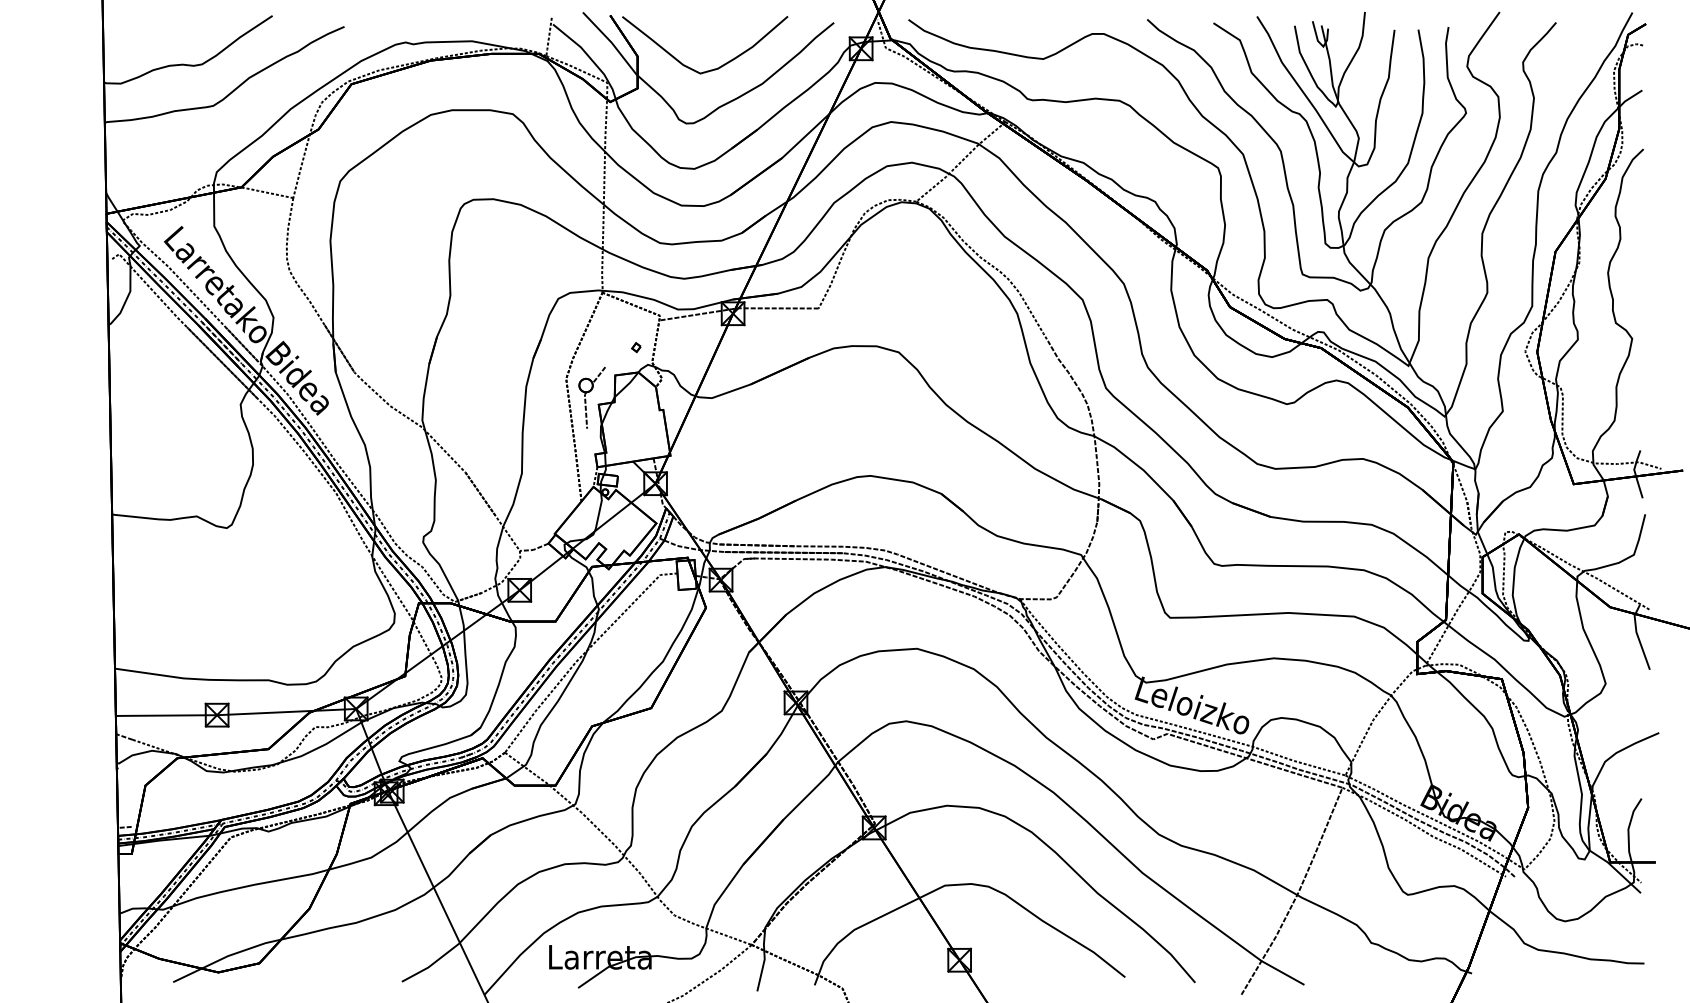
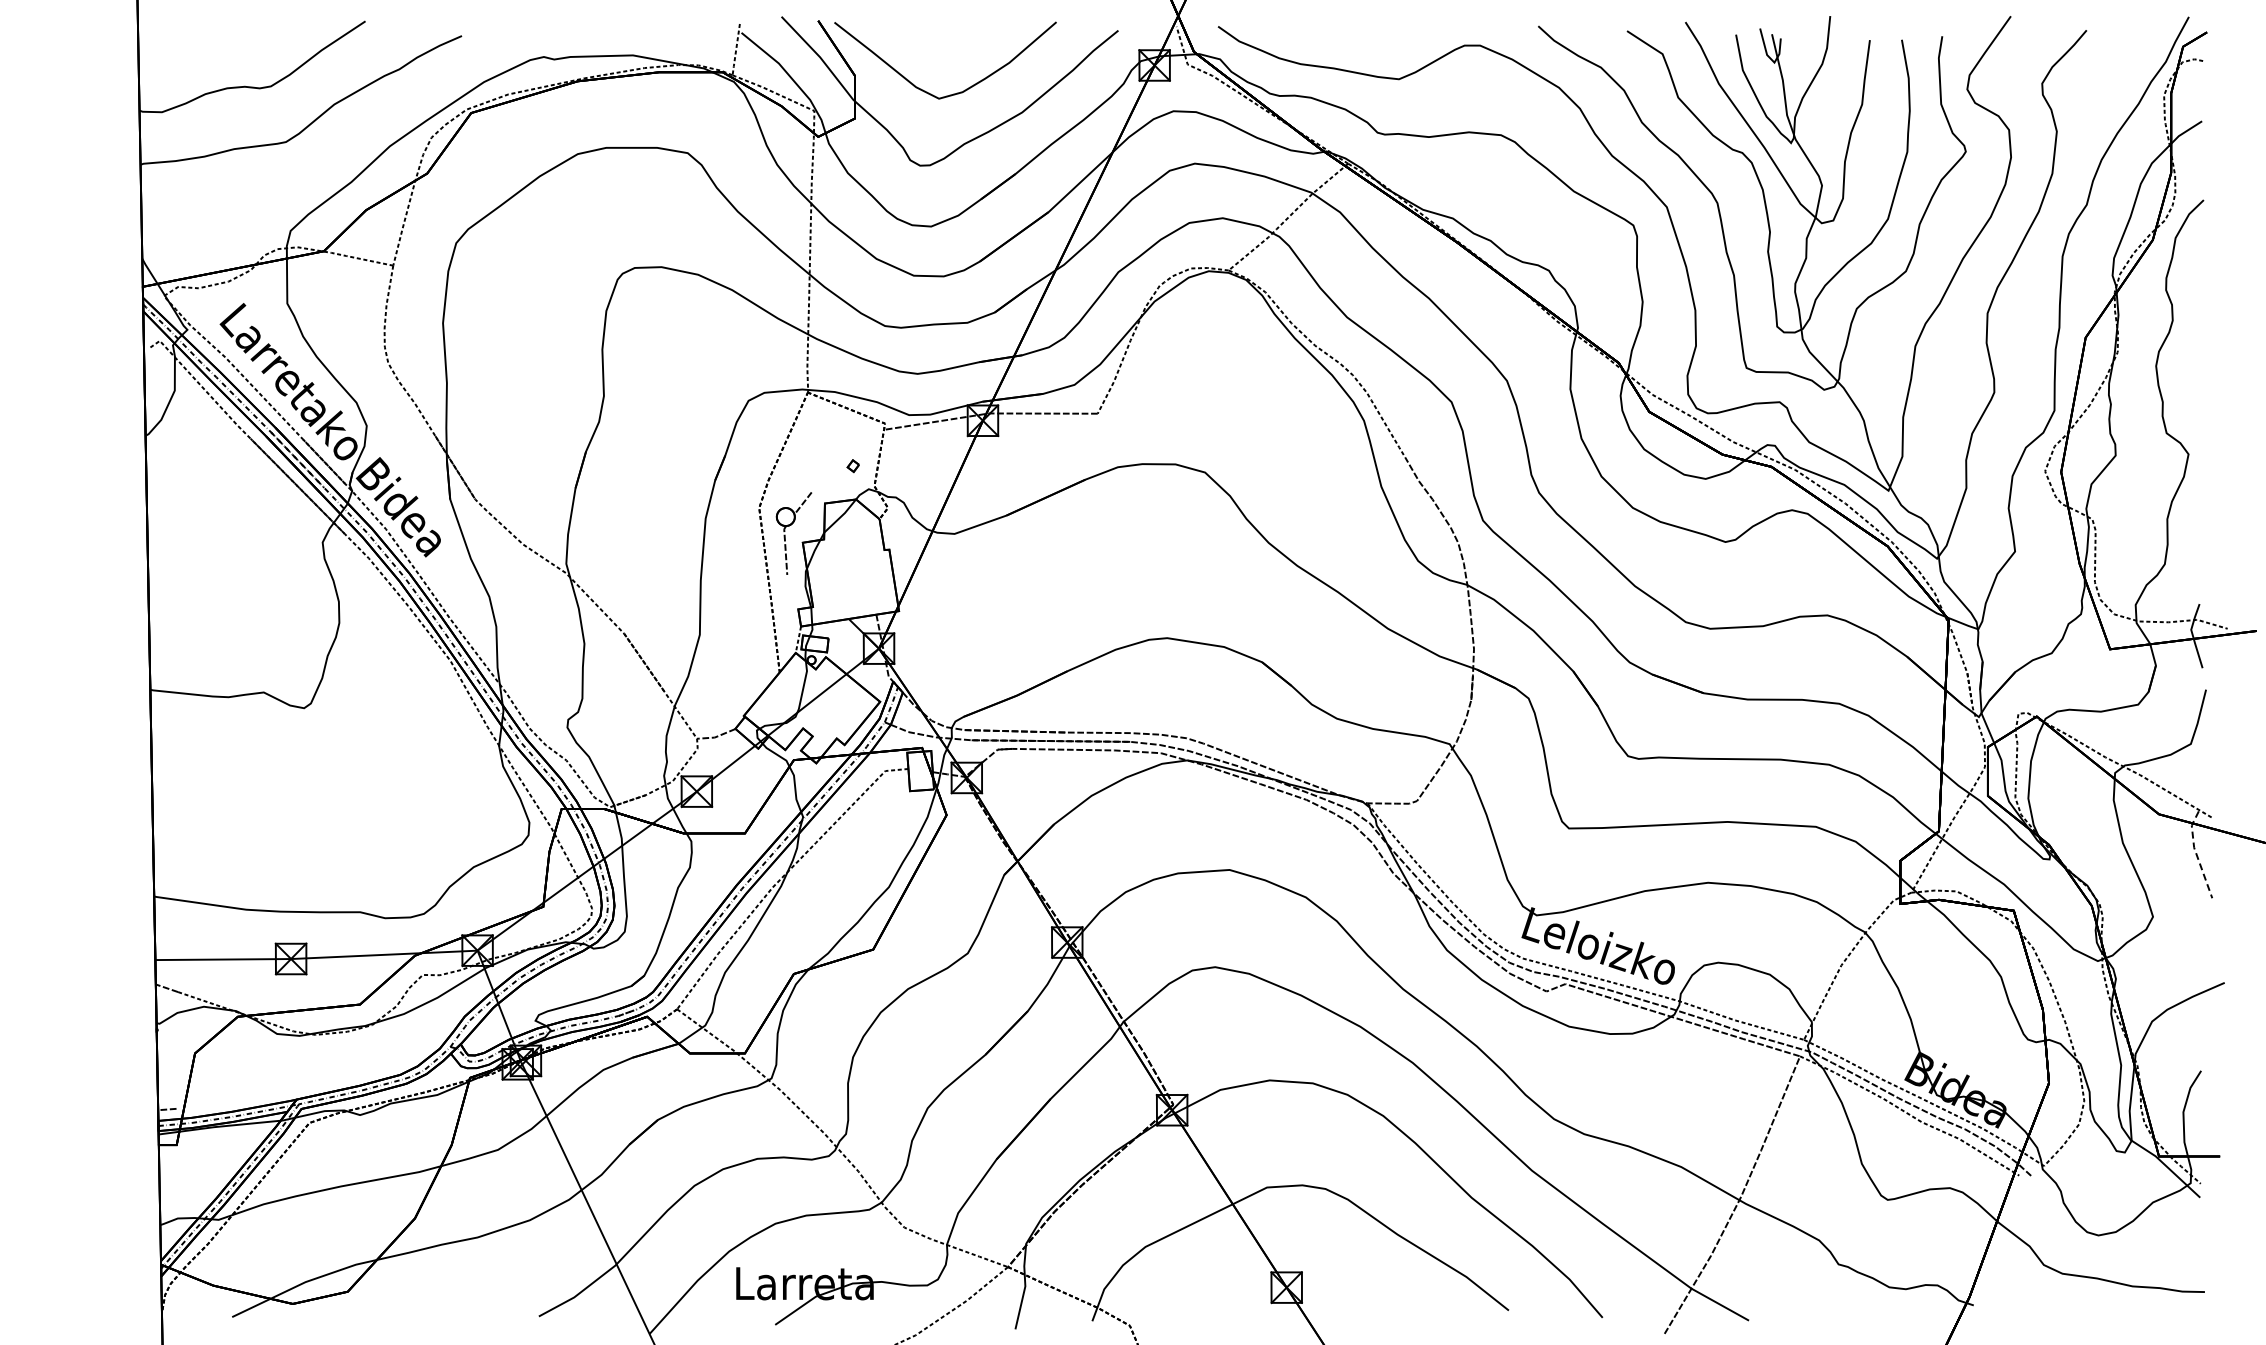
line: (1638, 637) -> (2196, 854), solid -> dashed

